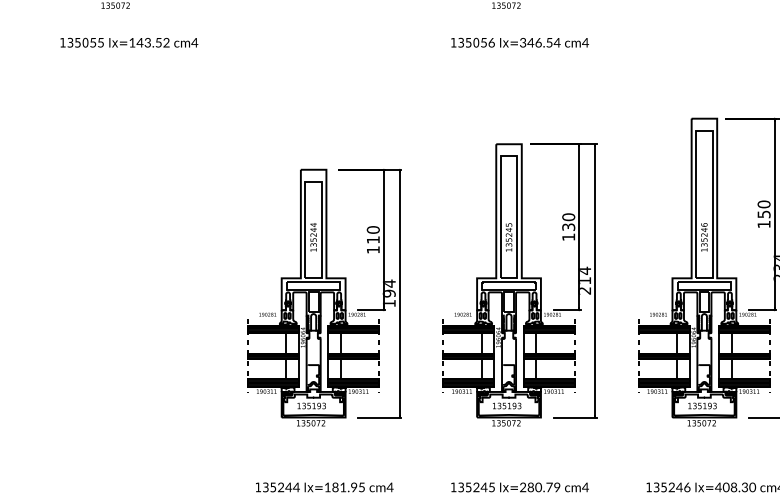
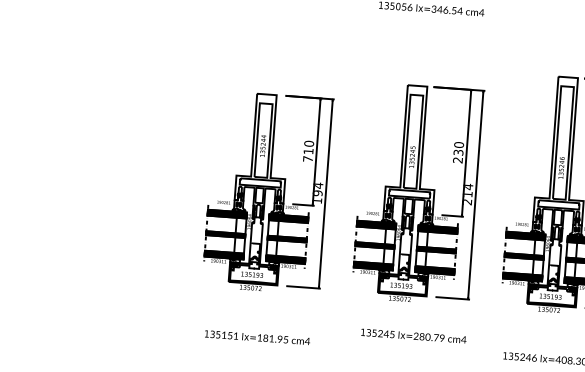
text: (568, 237) -> (457, 160), 130 -> 230
text: (373, 249) -> (308, 158), 110 -> 710
text: (288, 487) -> (229, 335), 244 -> 151
text: (519, 487) -> (413, 336), moved

